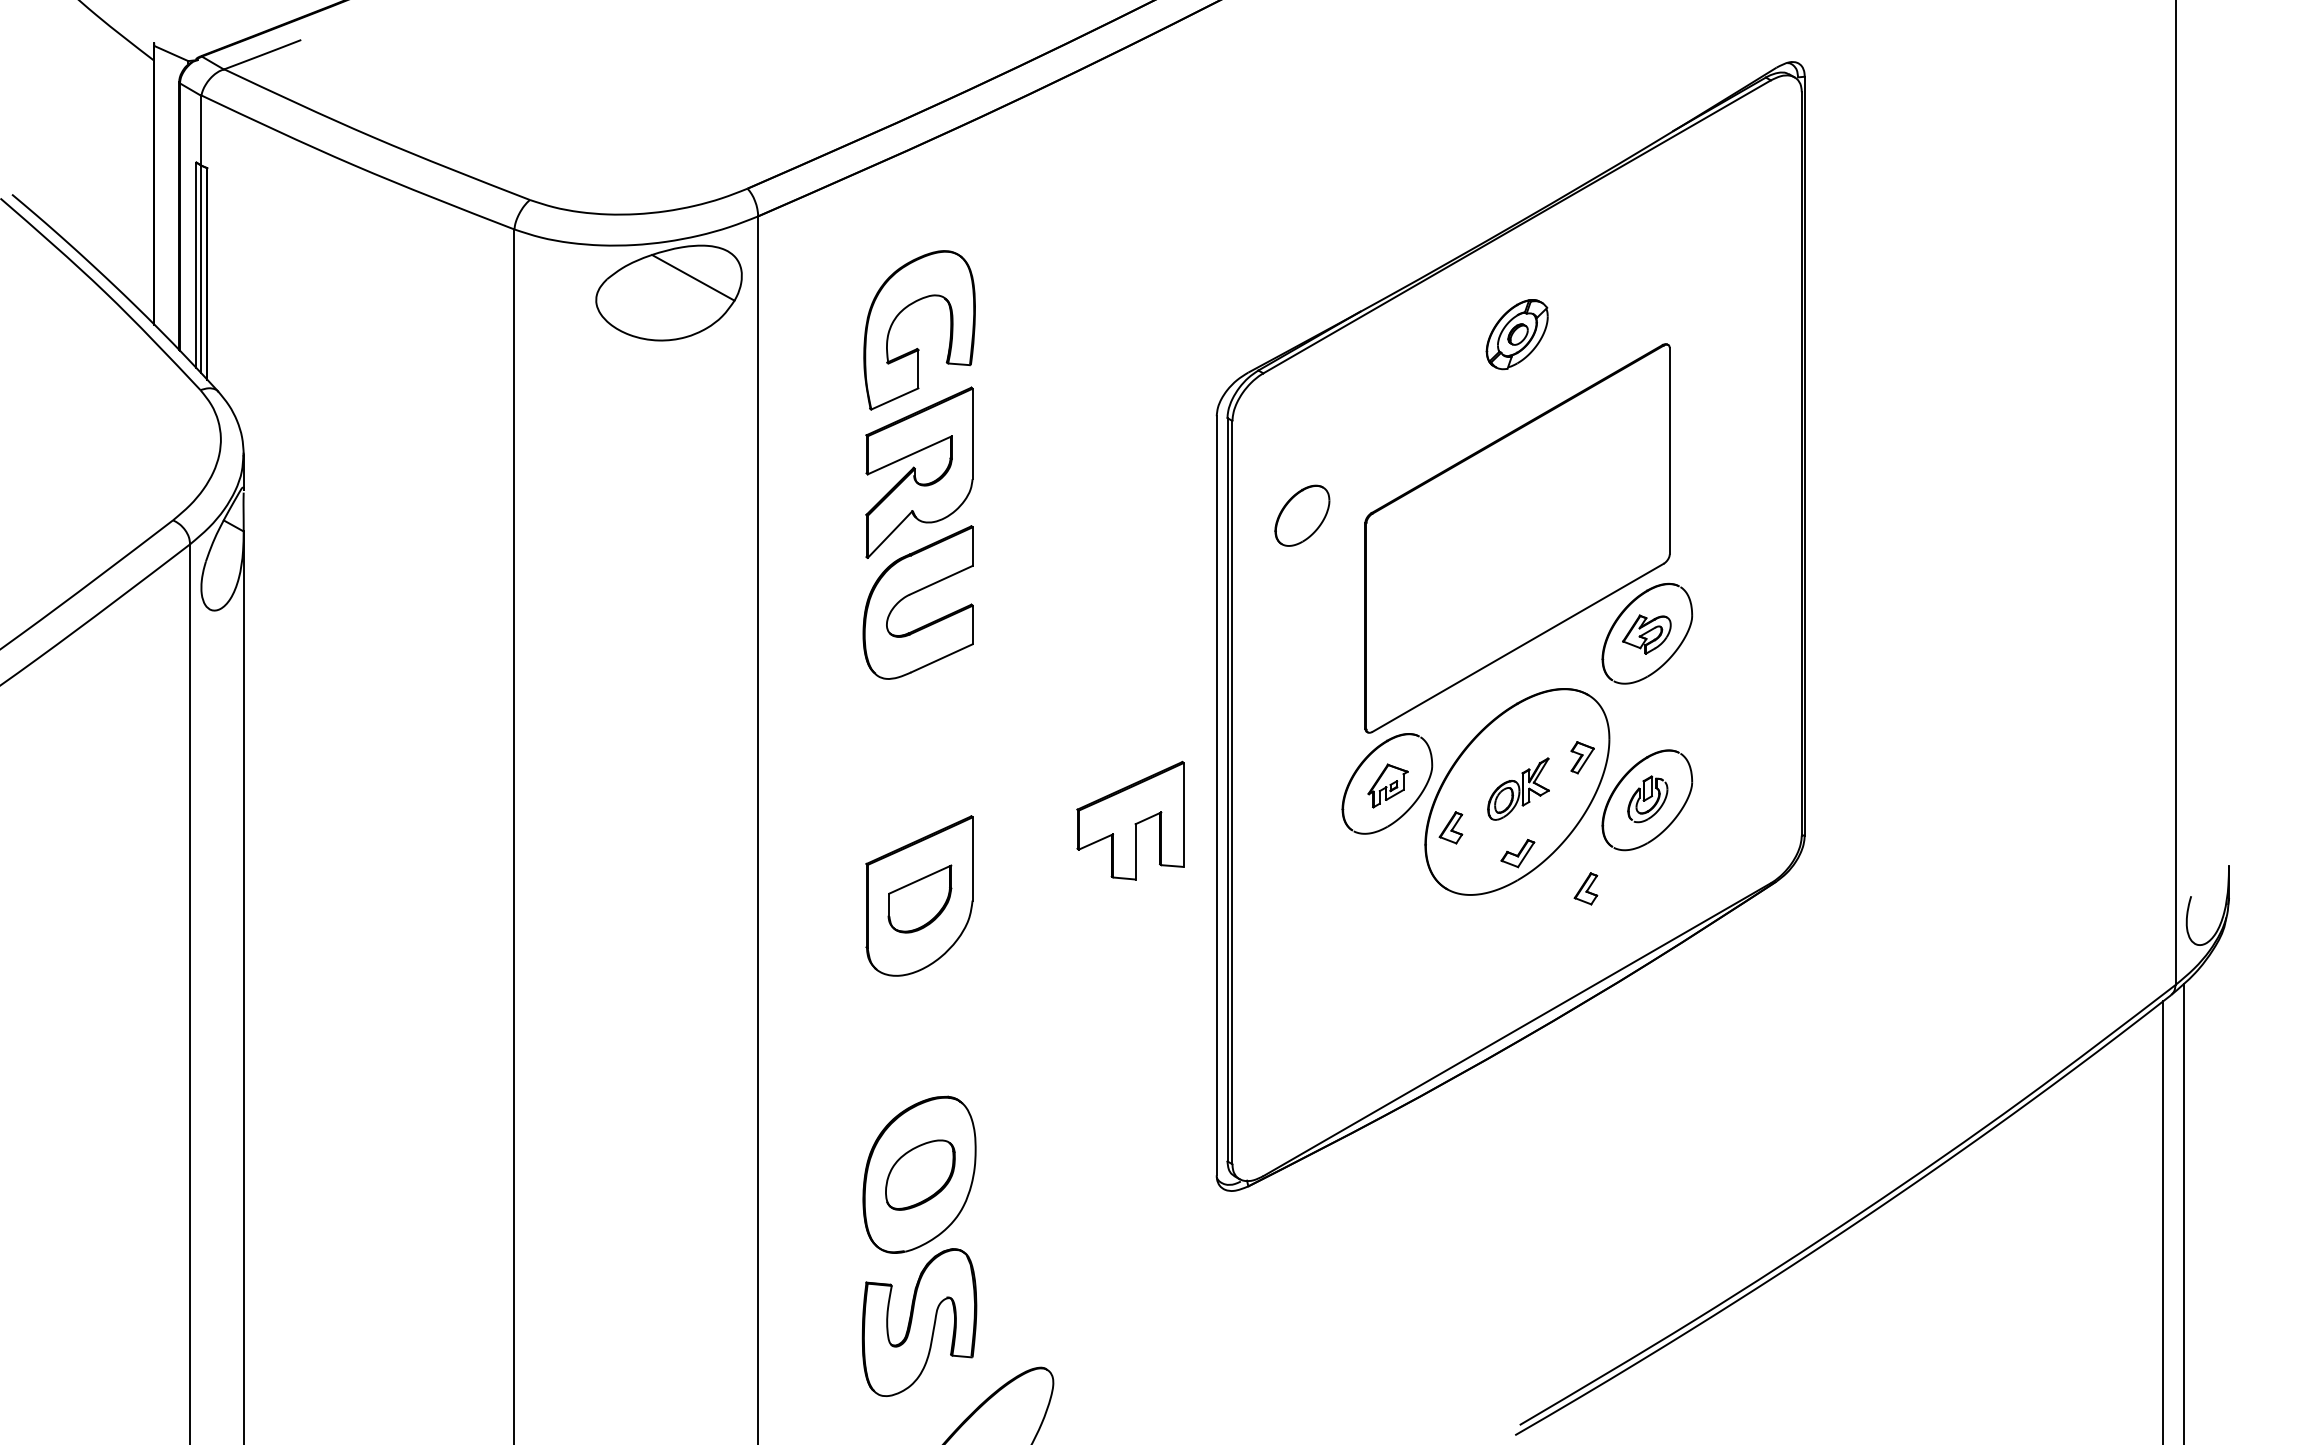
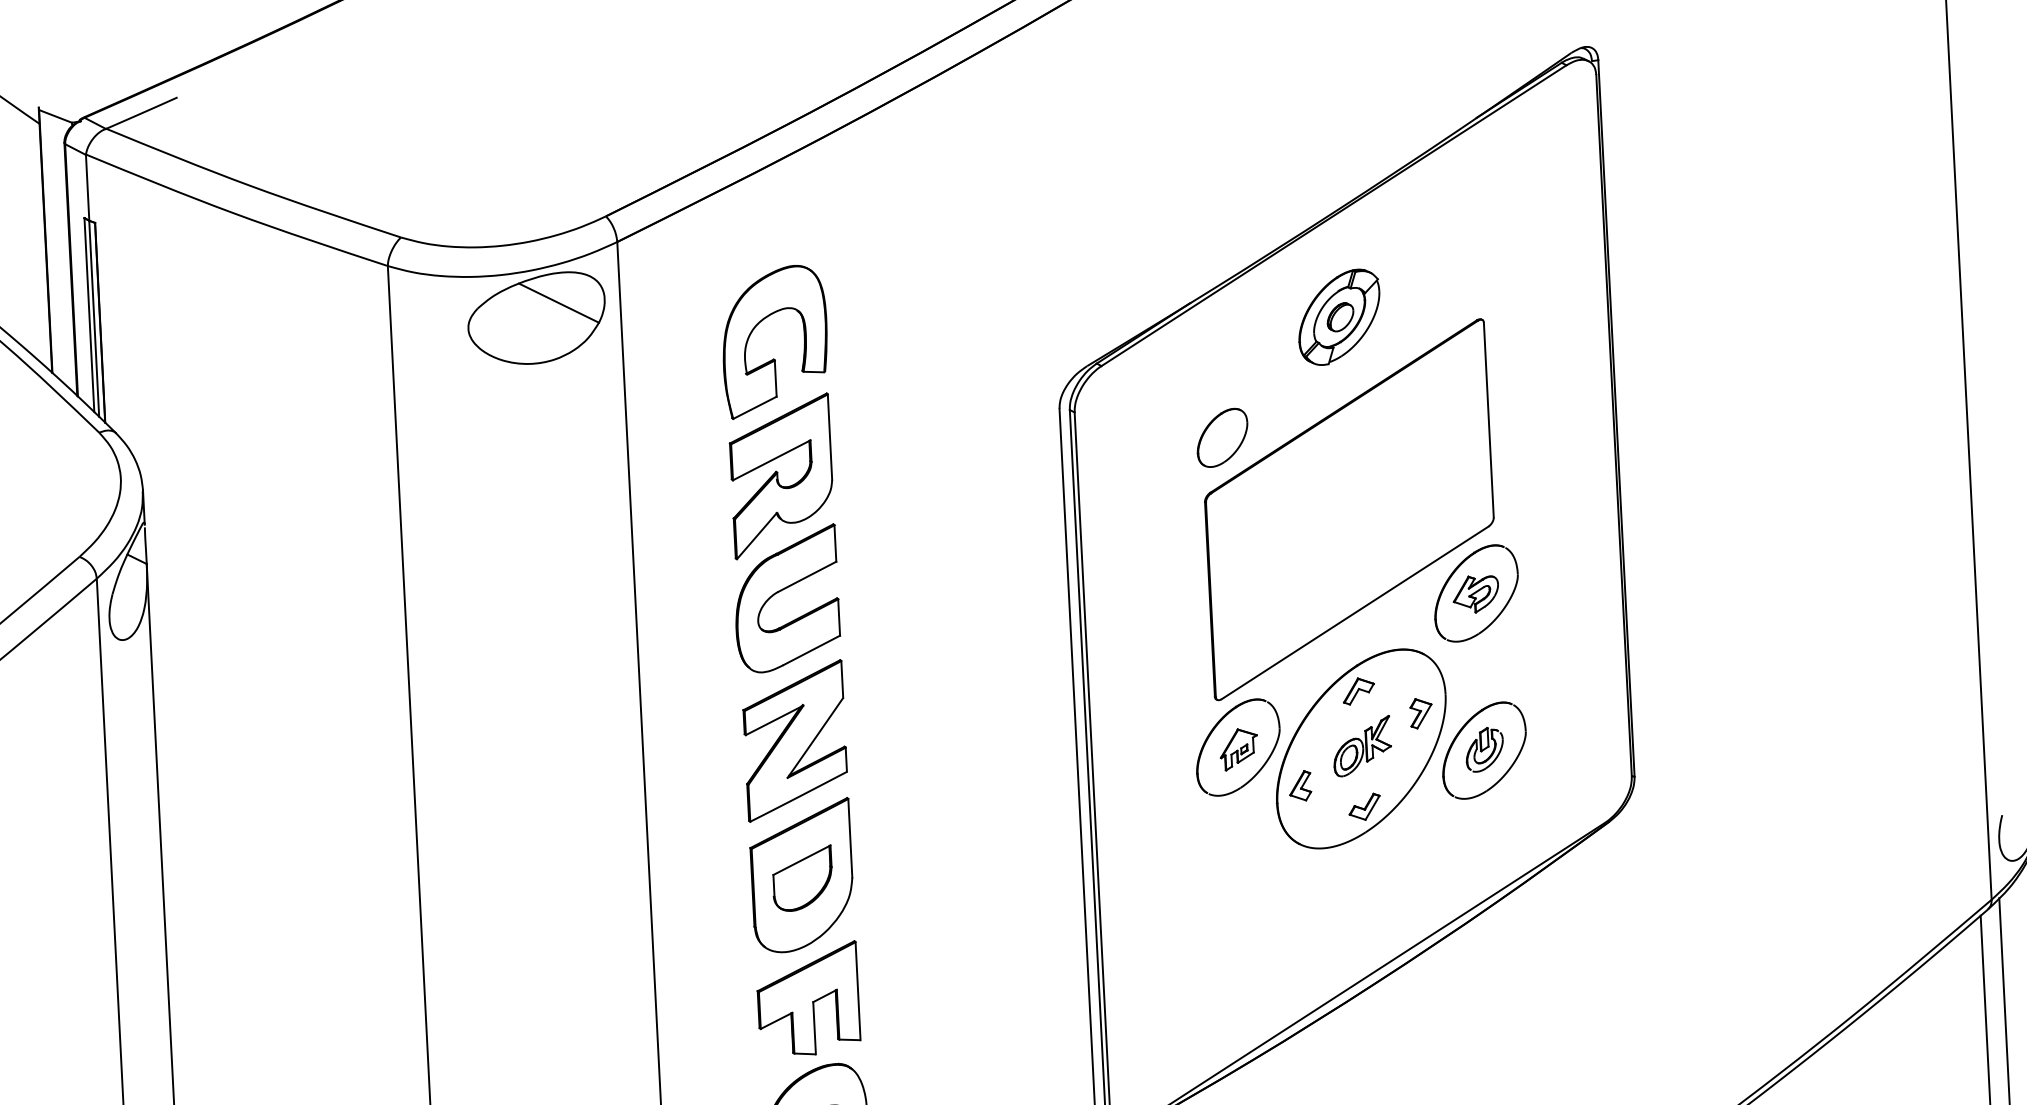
part: (1516, 334) -> (1338, 317), size x1.43
part: (1302, 515) -> (1222, 437), moved
part: (1517, 730) -> (1358, 690), added
part: (919, 753) -> (795, 741), added
part: (1130, 820) -> (808, 998), moved
part: (1585, 888) -> (1430, 836), removed

